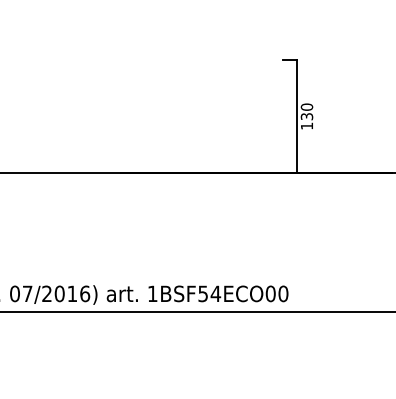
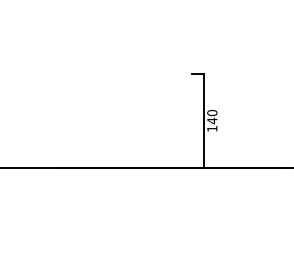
text: (306, 116) -> (211, 120), 130 -> 140

